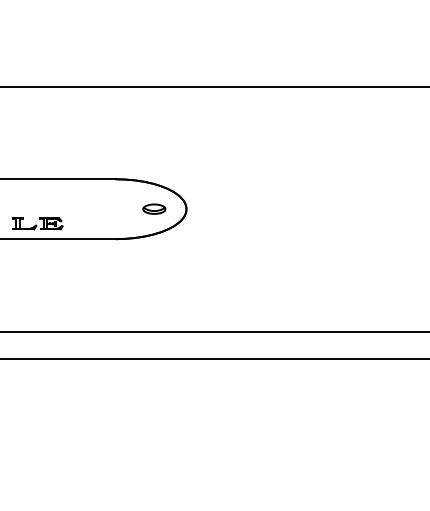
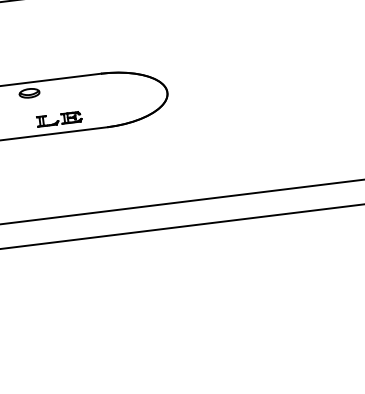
part: (154, 208) -> (29, 92), moved
part: (37, 223) -> (59, 118), moved

